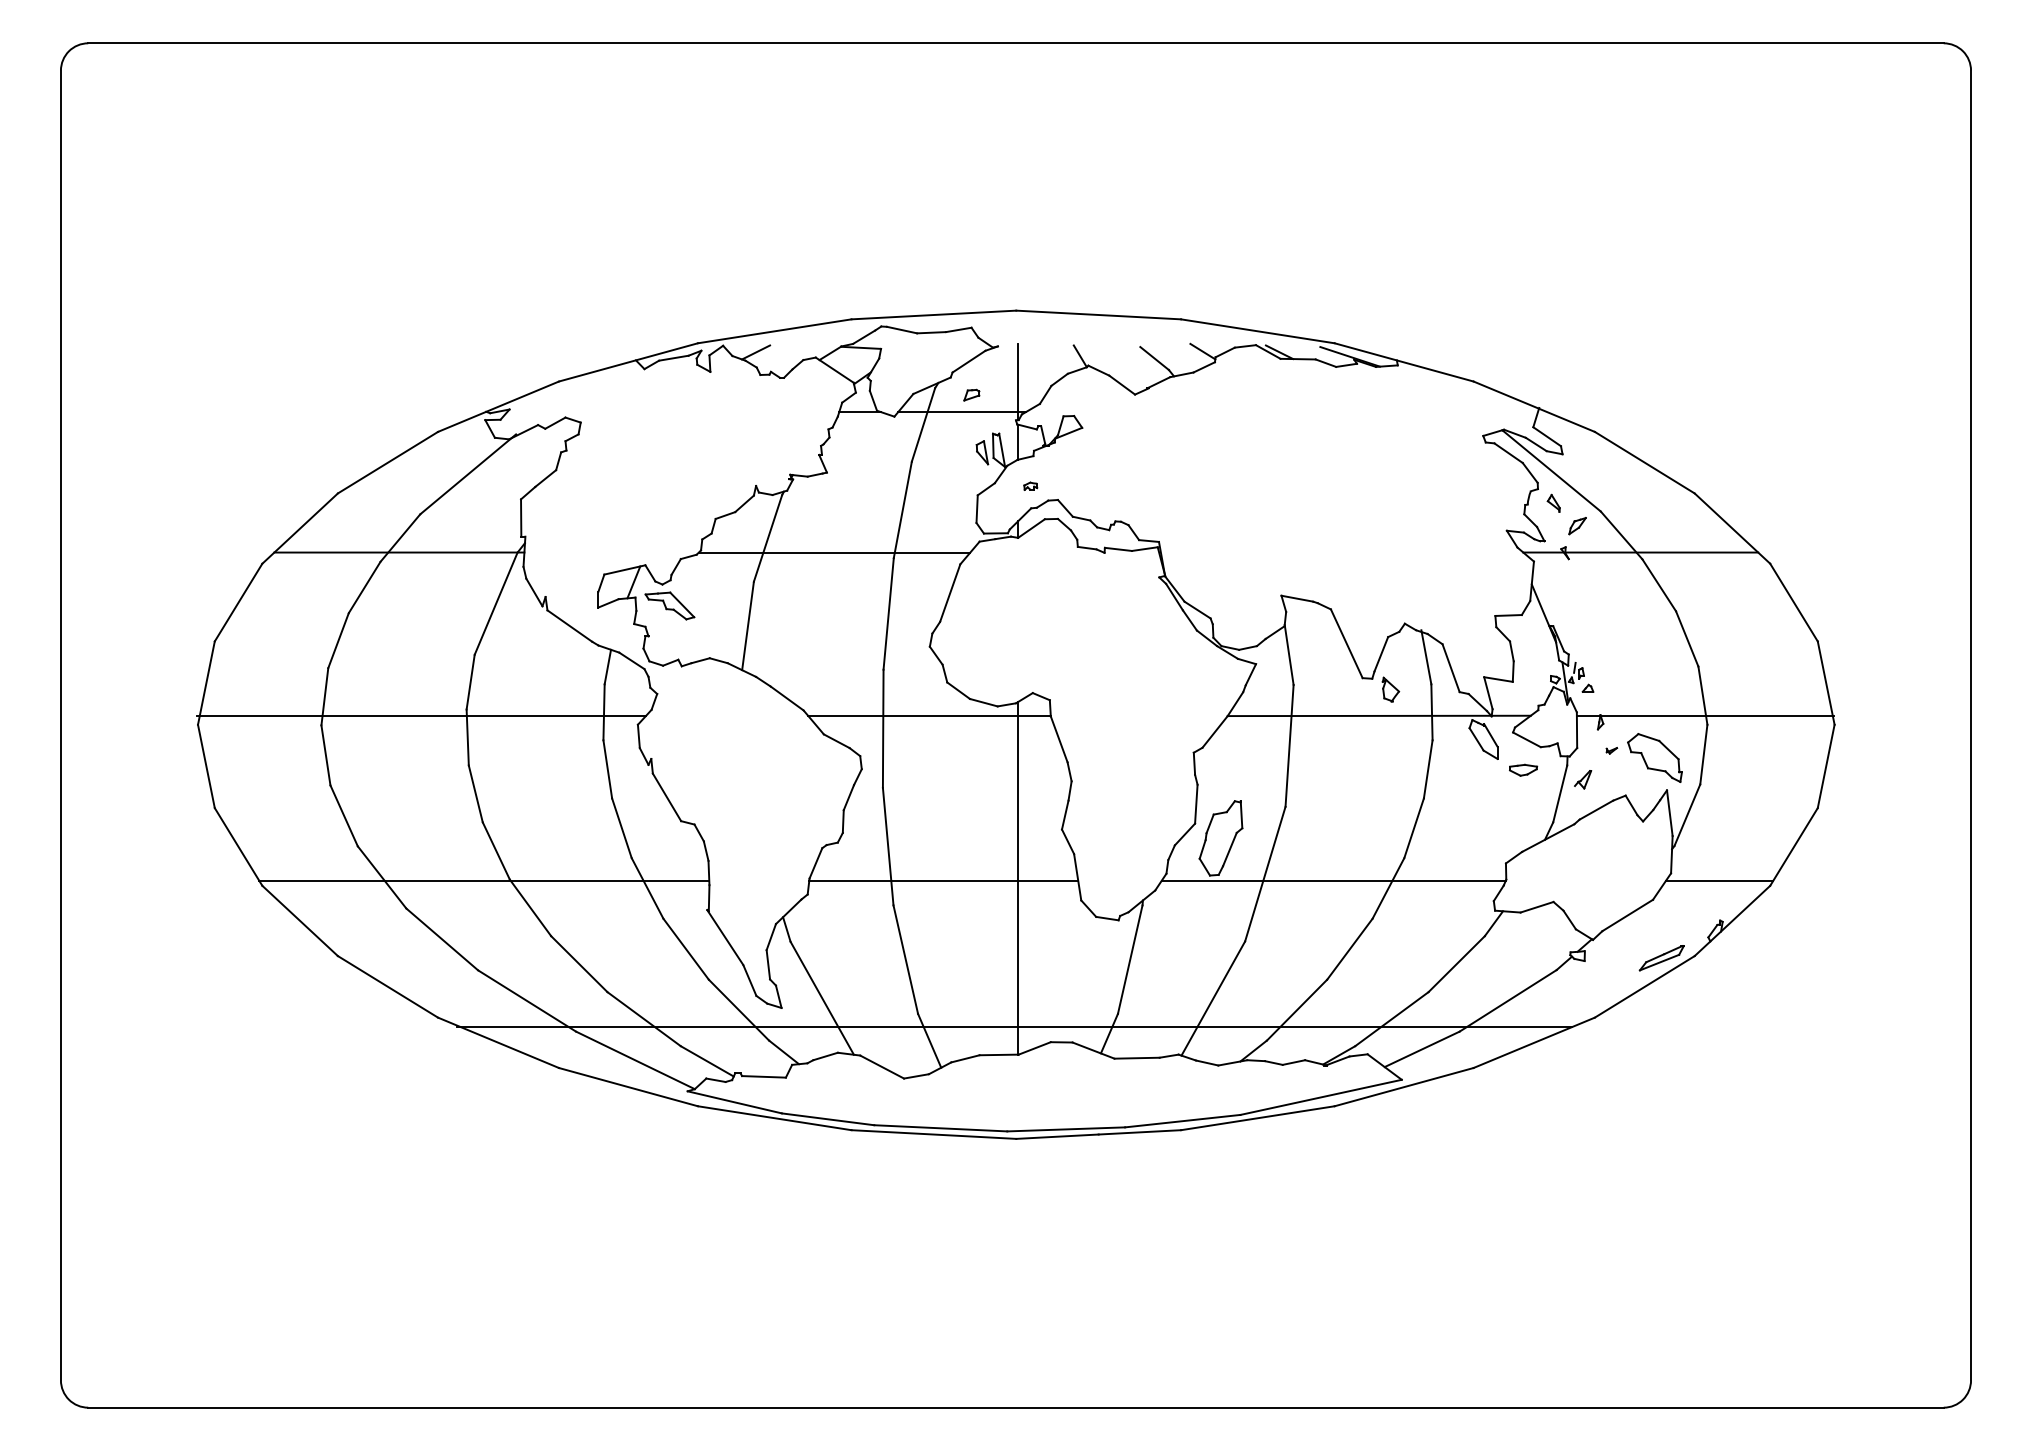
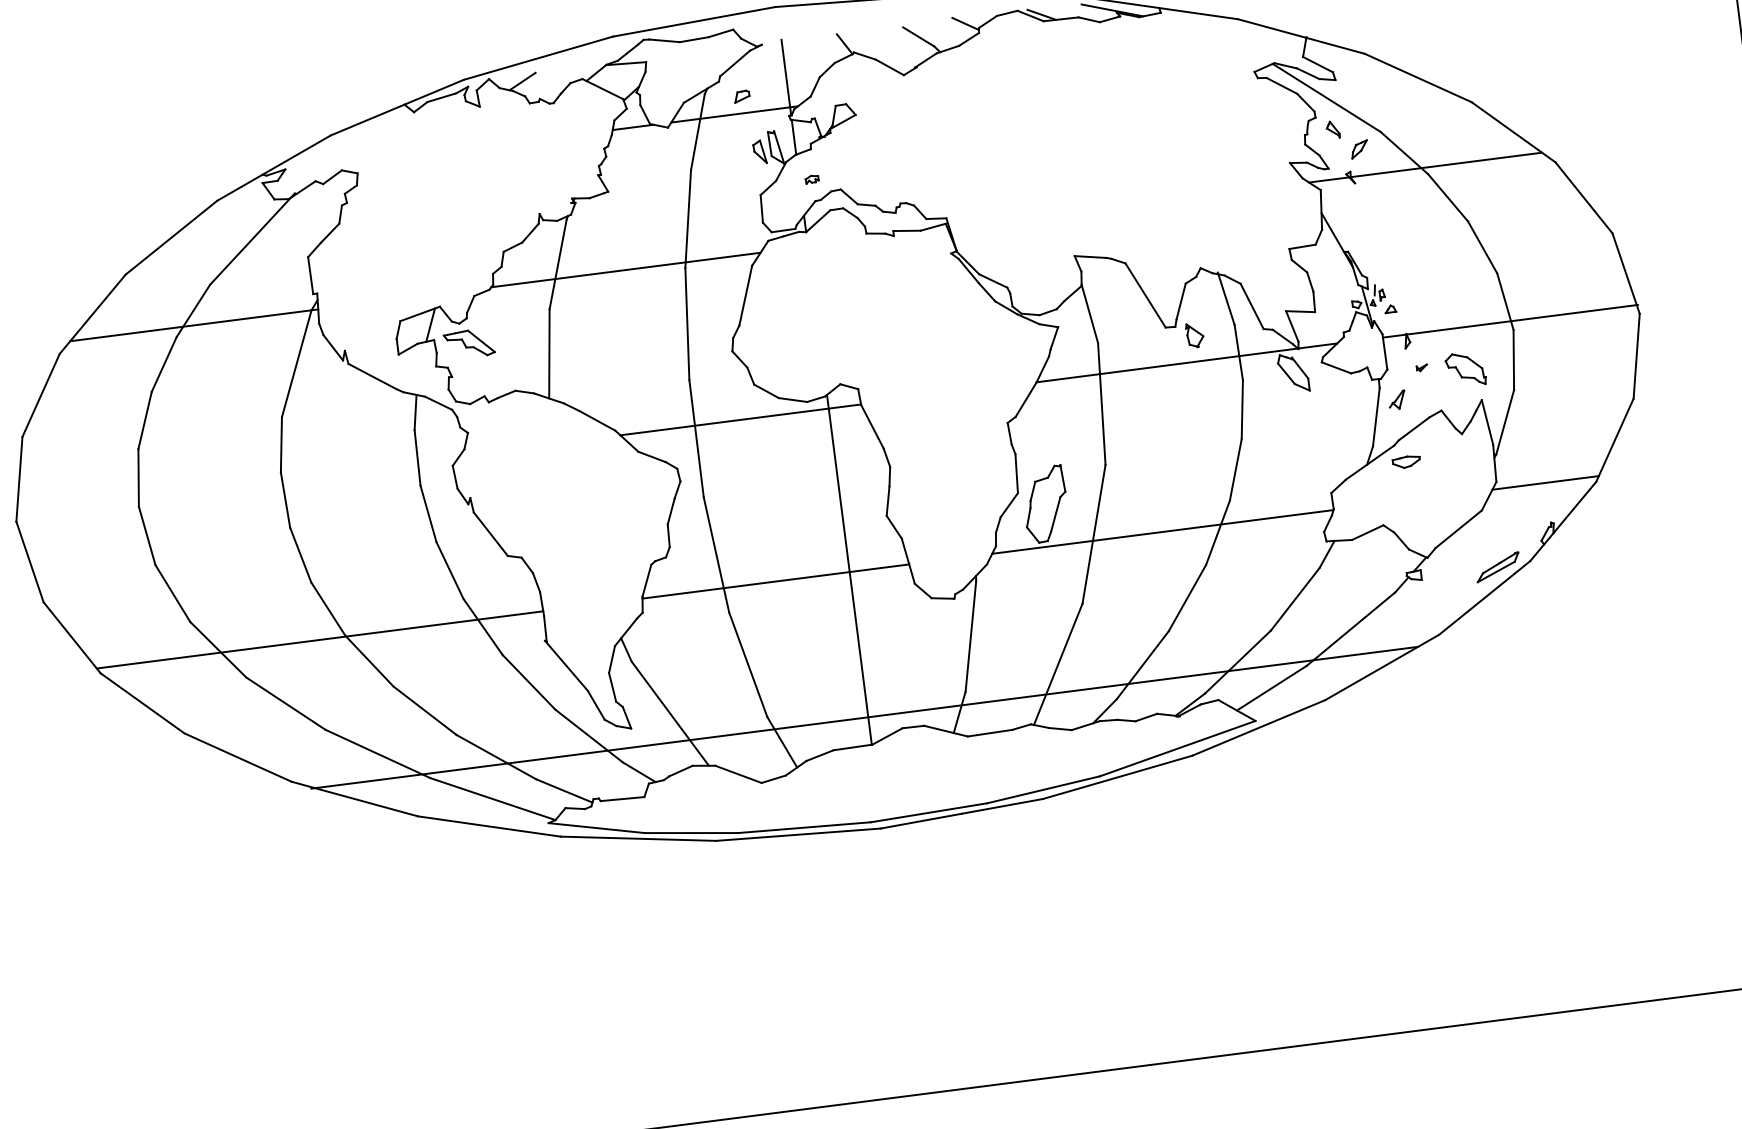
line: (421, 715) -> (236, 484), removed
part: (1654, 757) -> (1465, 369), size x0.7
part: (1523, 769) -> (1406, 461), moved

